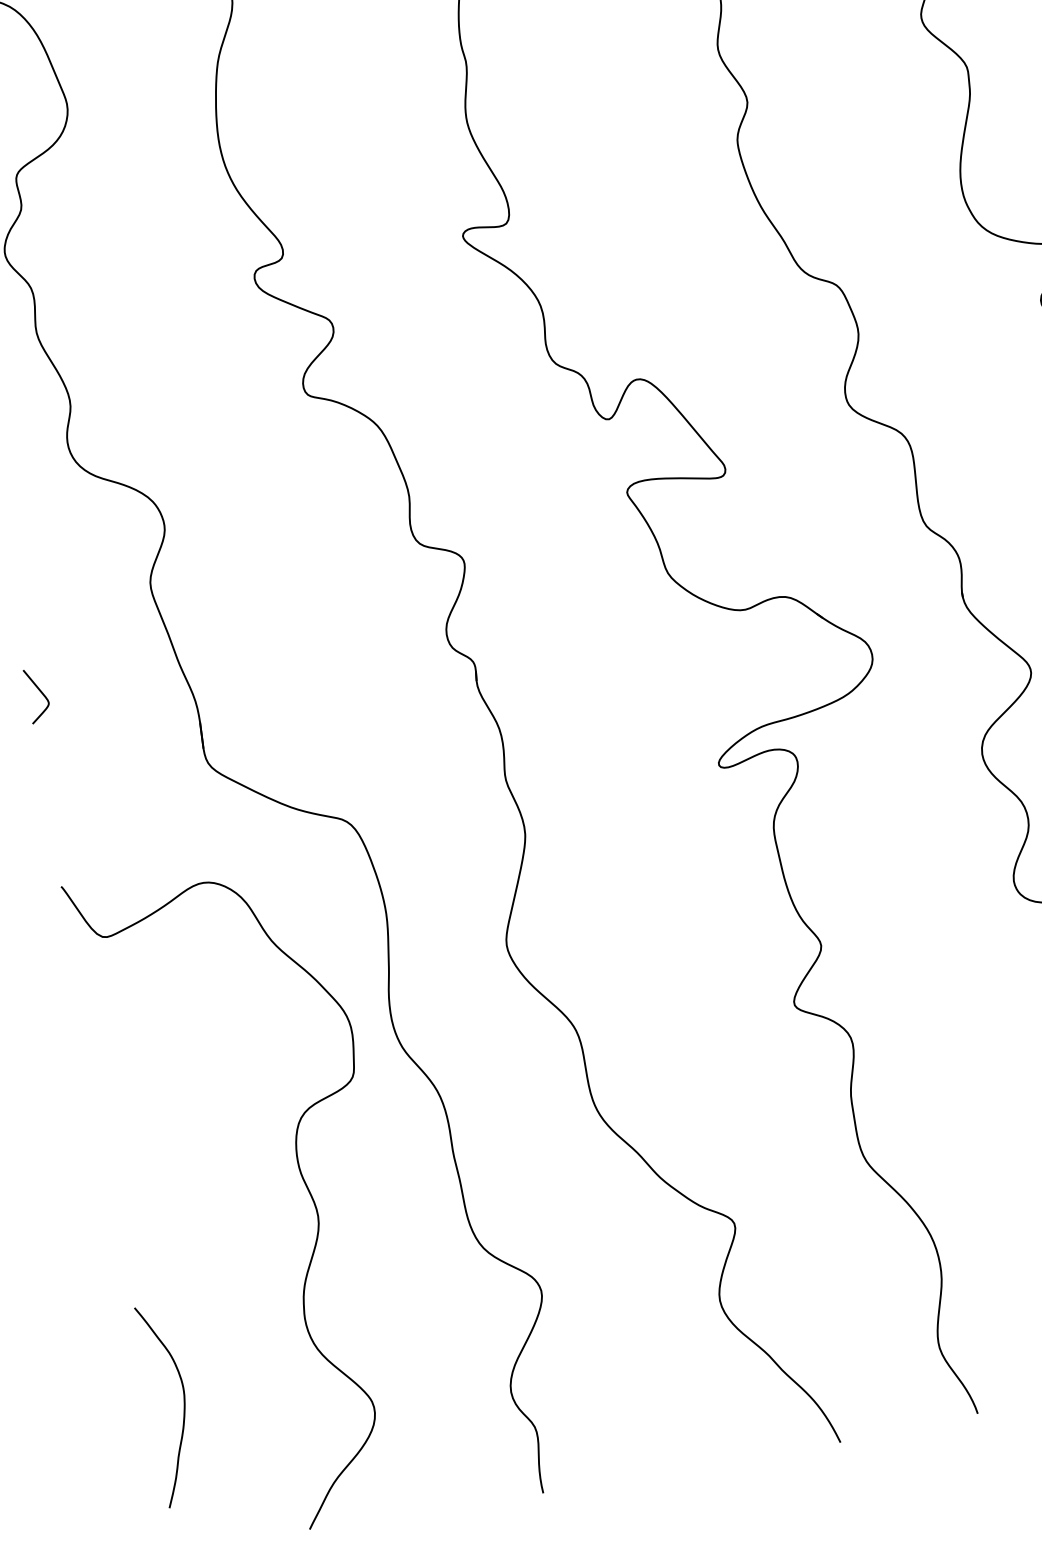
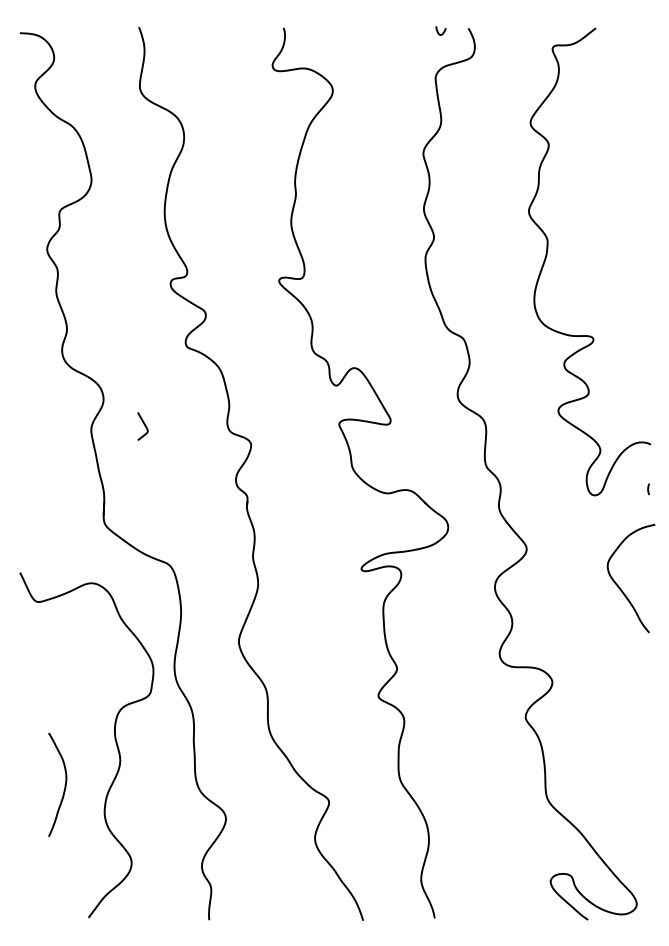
curve: (40, 695) -> (144, 426), moved
curve: (182, 1403) -> (64, 785), moved

